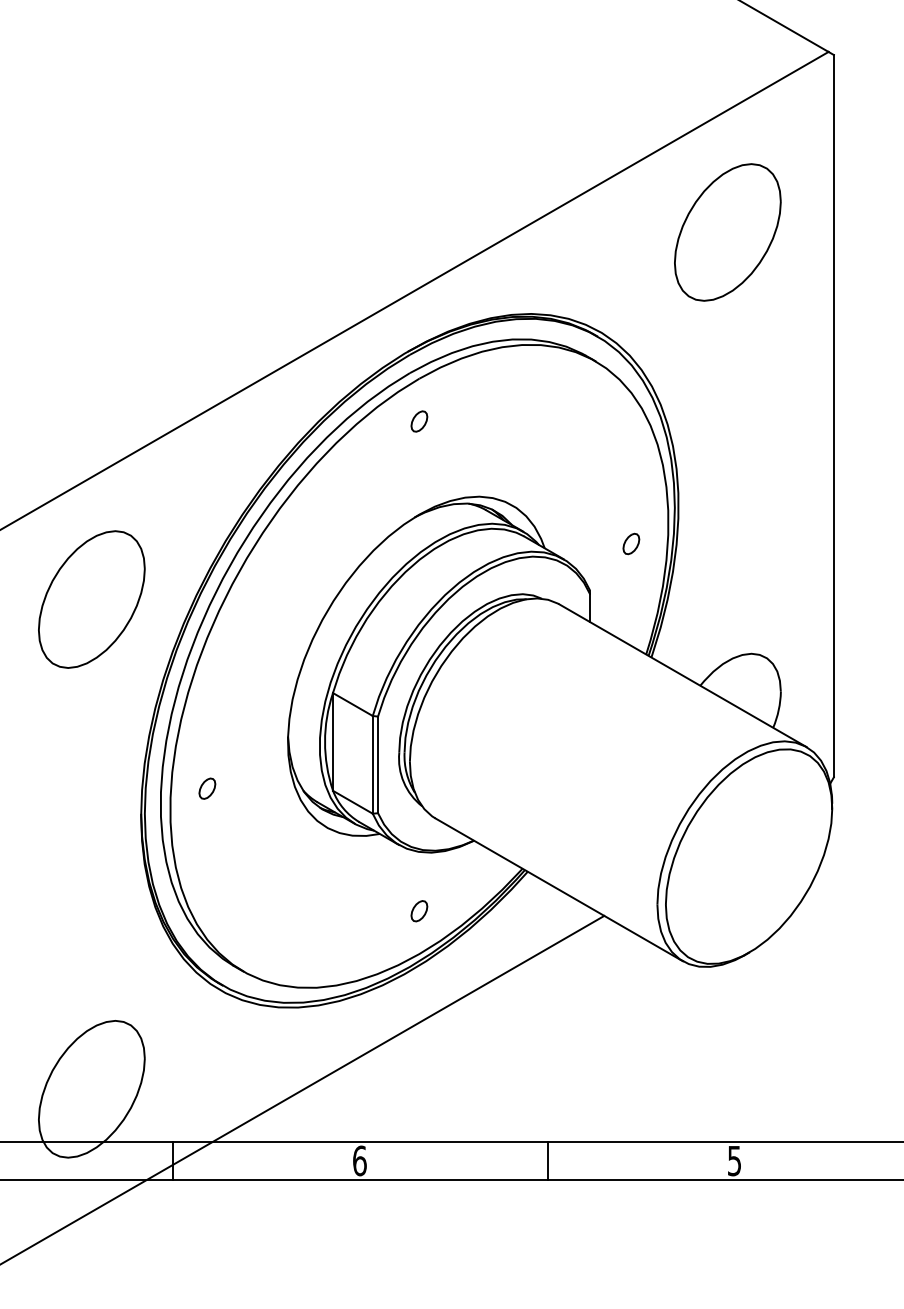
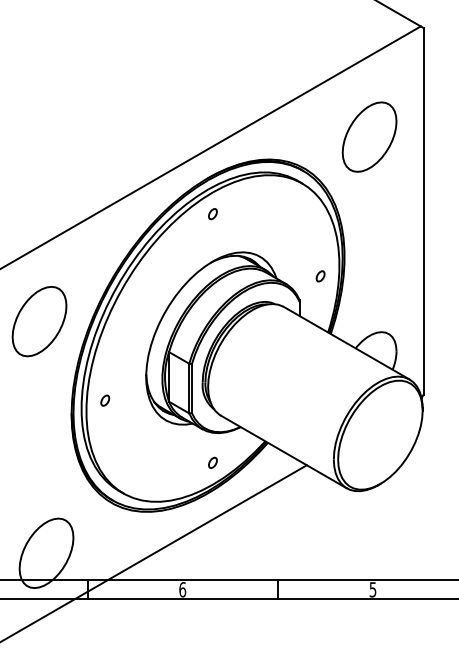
part: (727, 231) -> (369, 136), moved
part: (91, 599) -> (39, 321), moved

